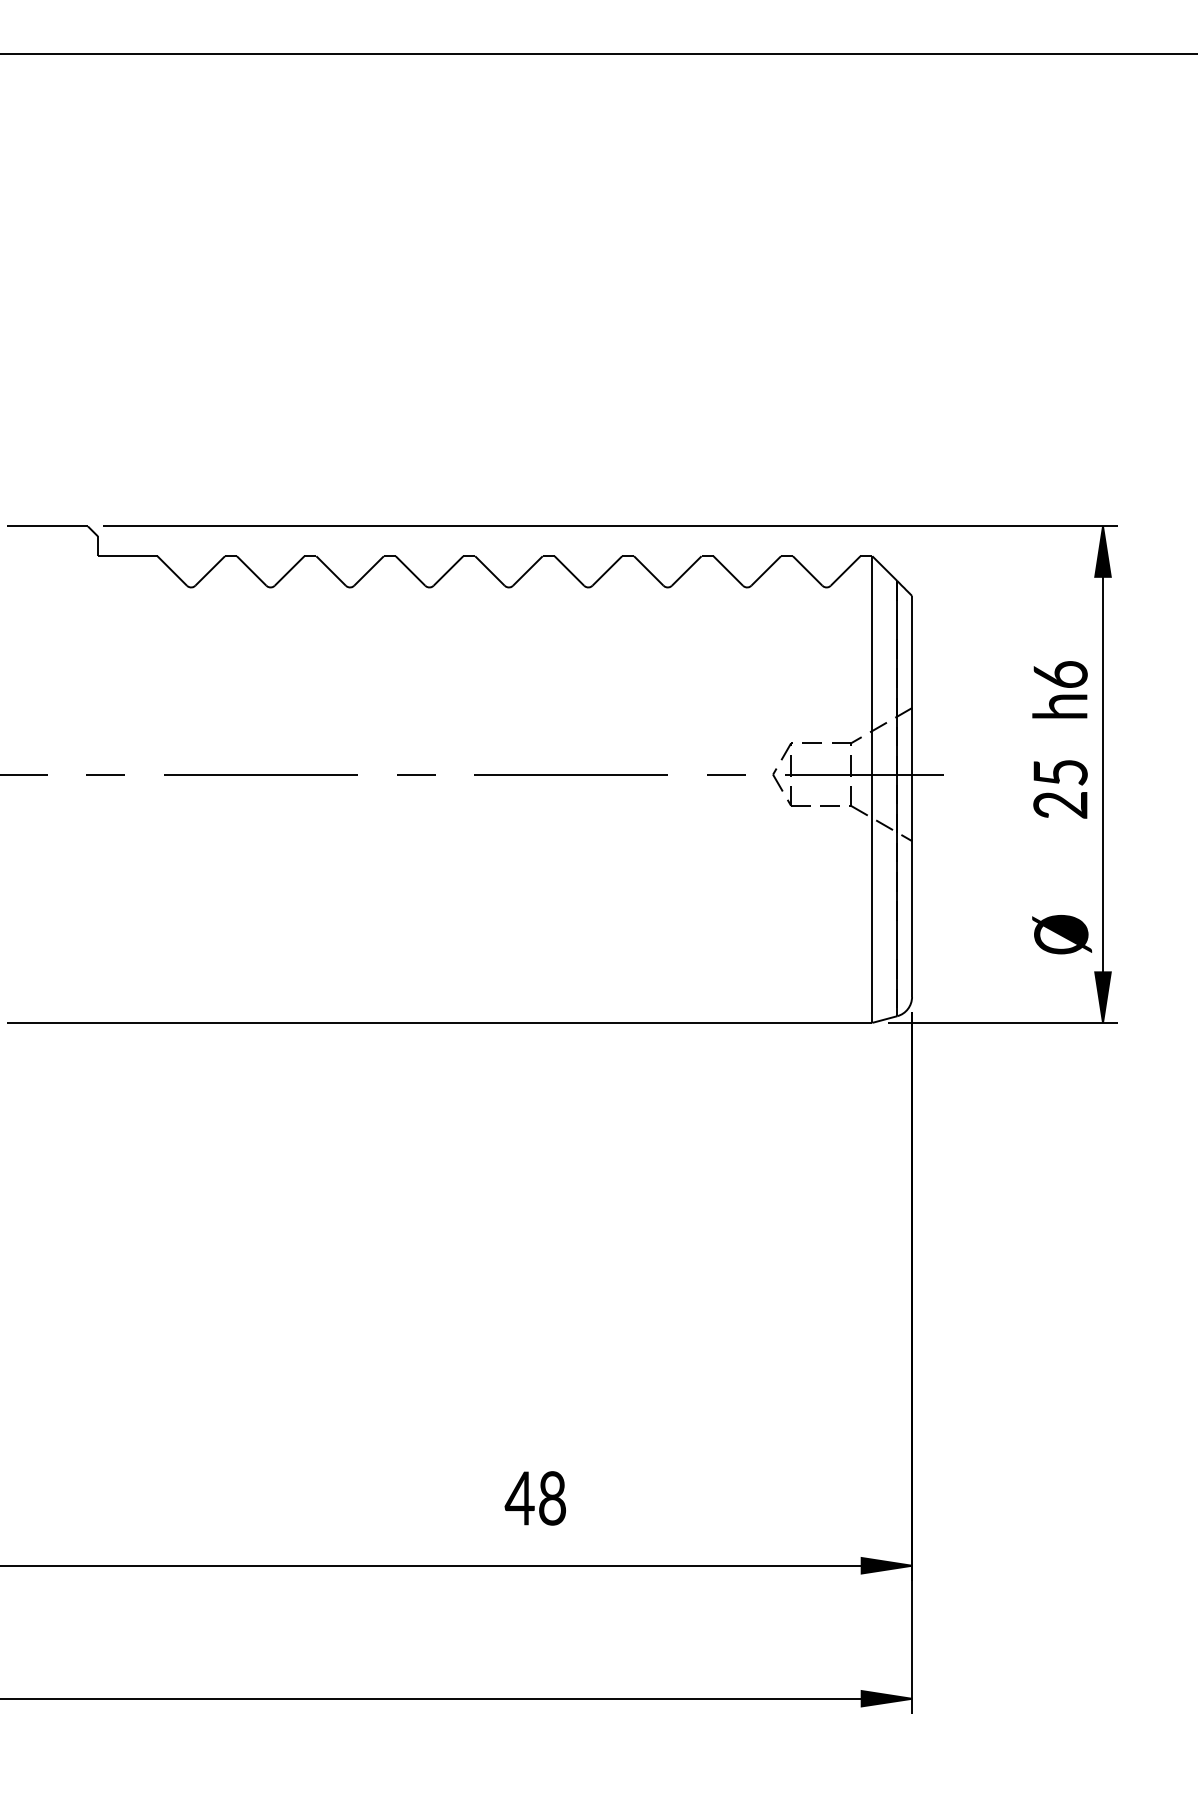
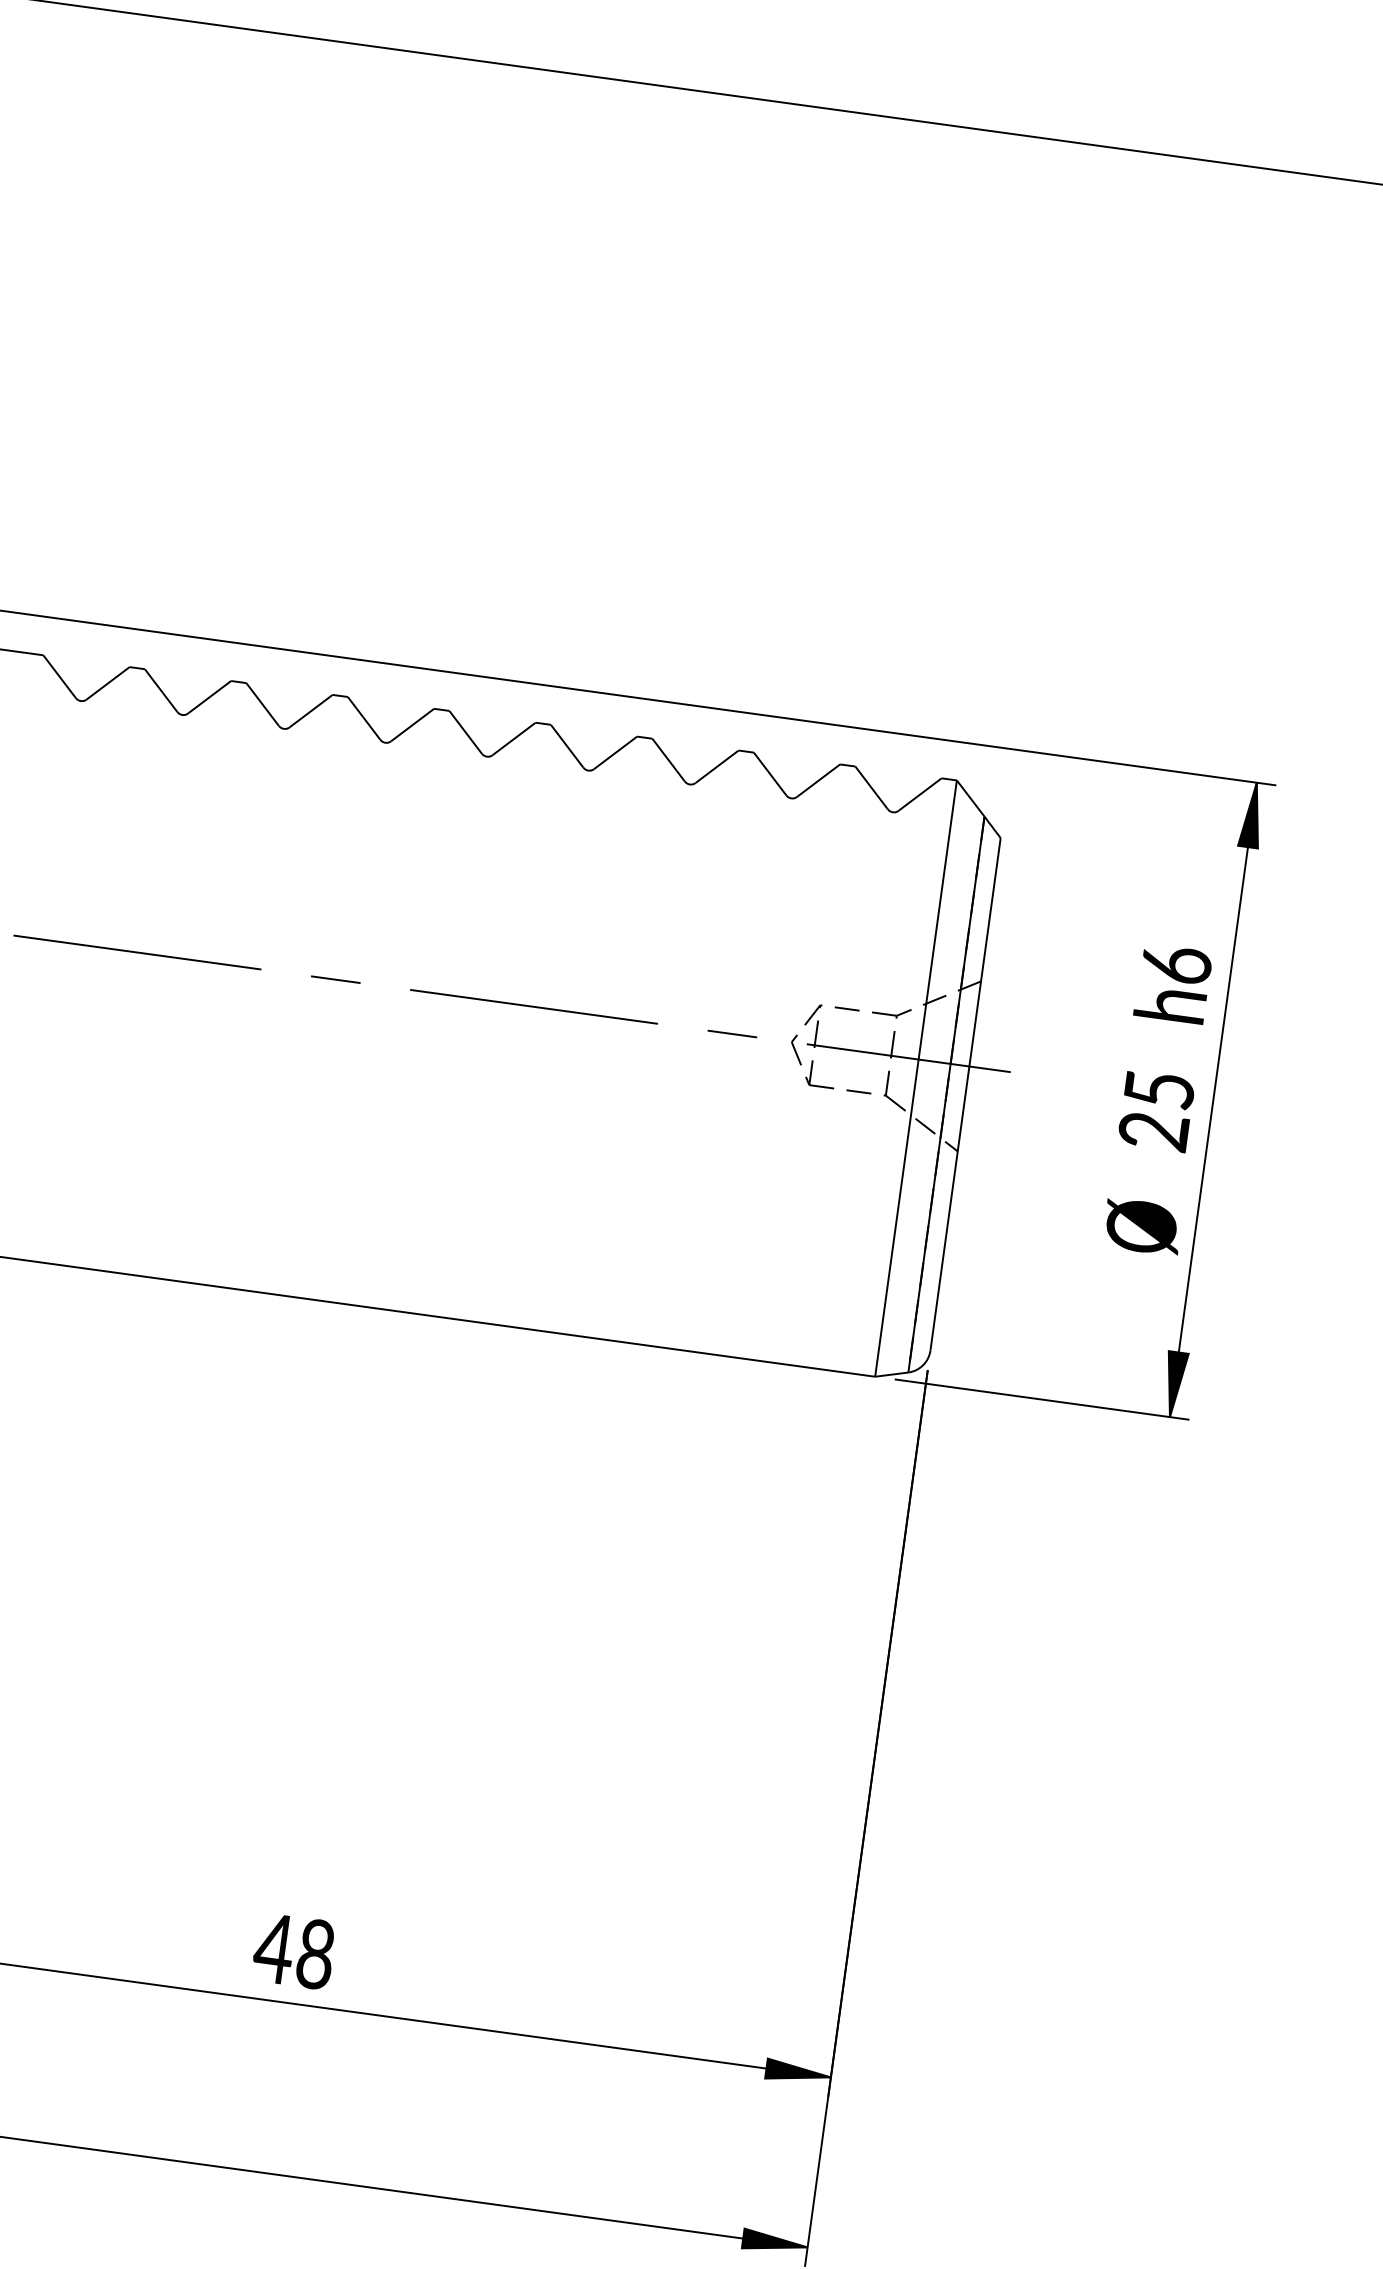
text: (1062, 934) -> (1143, 1226), moved
text: (534, 1498) -> (292, 1951), moved

